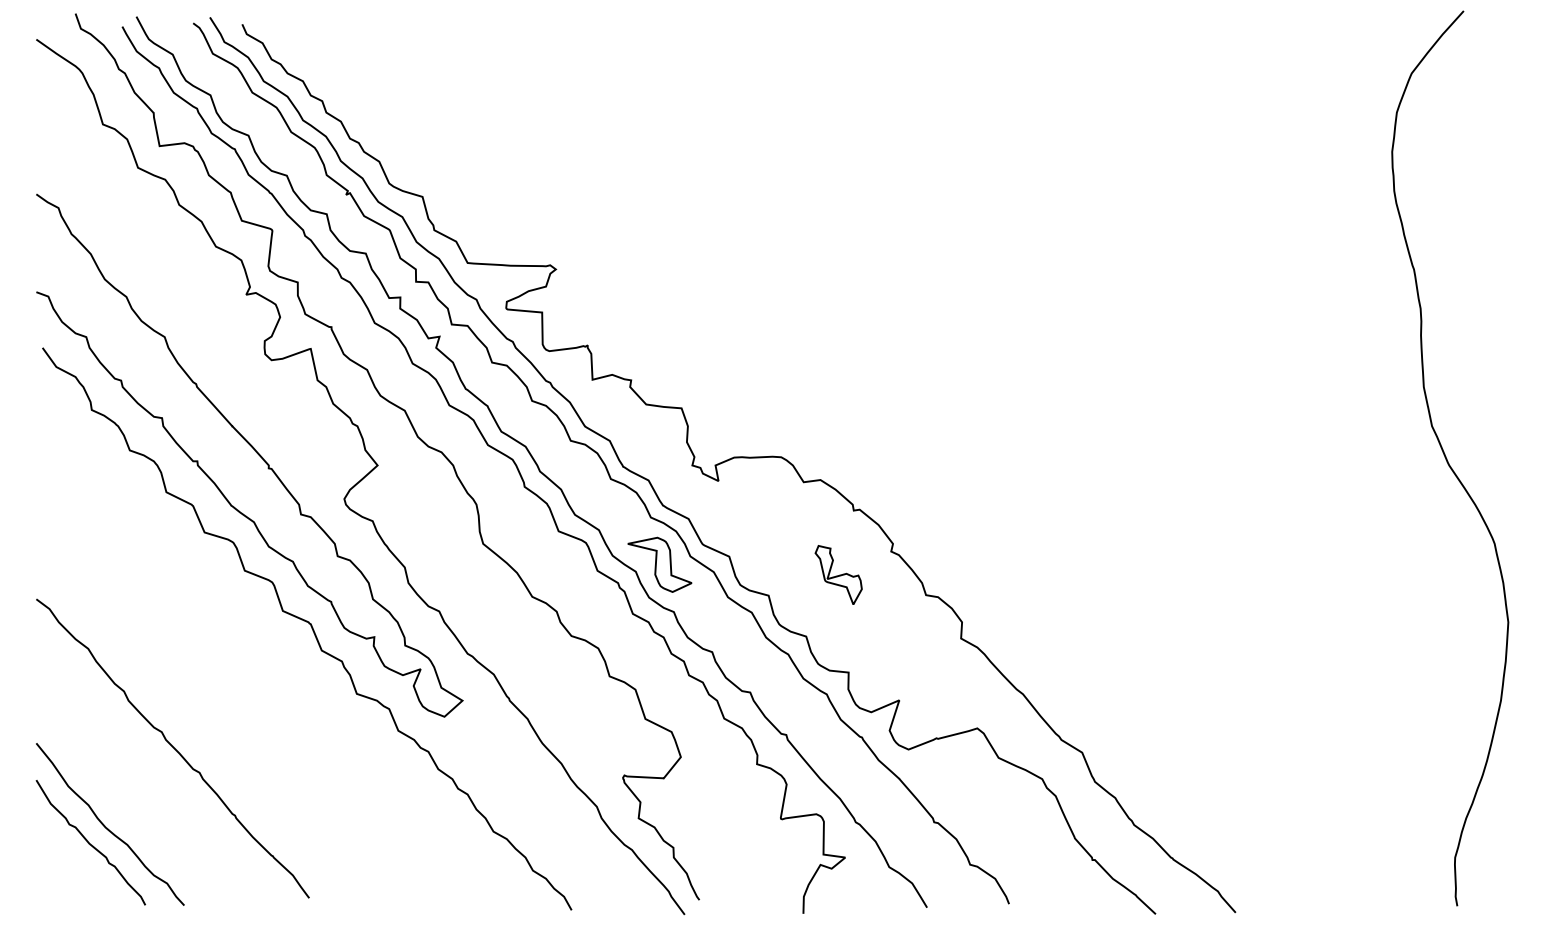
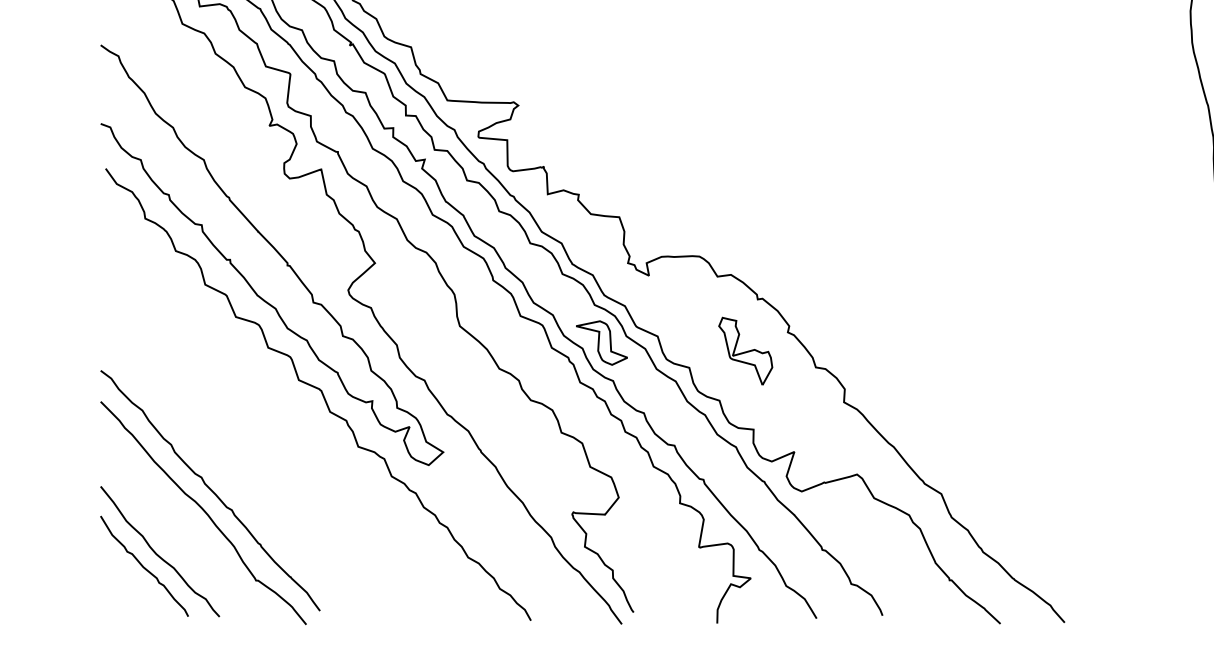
part: (838, 574) -> (745, 350), size x1.43
curve: (165, 775) -> (204, 512), added

